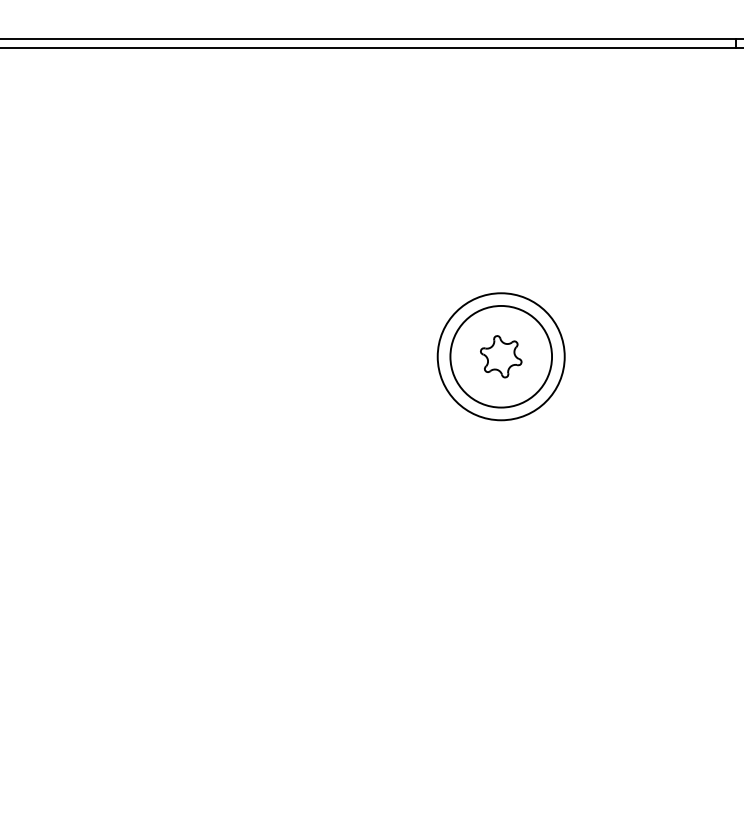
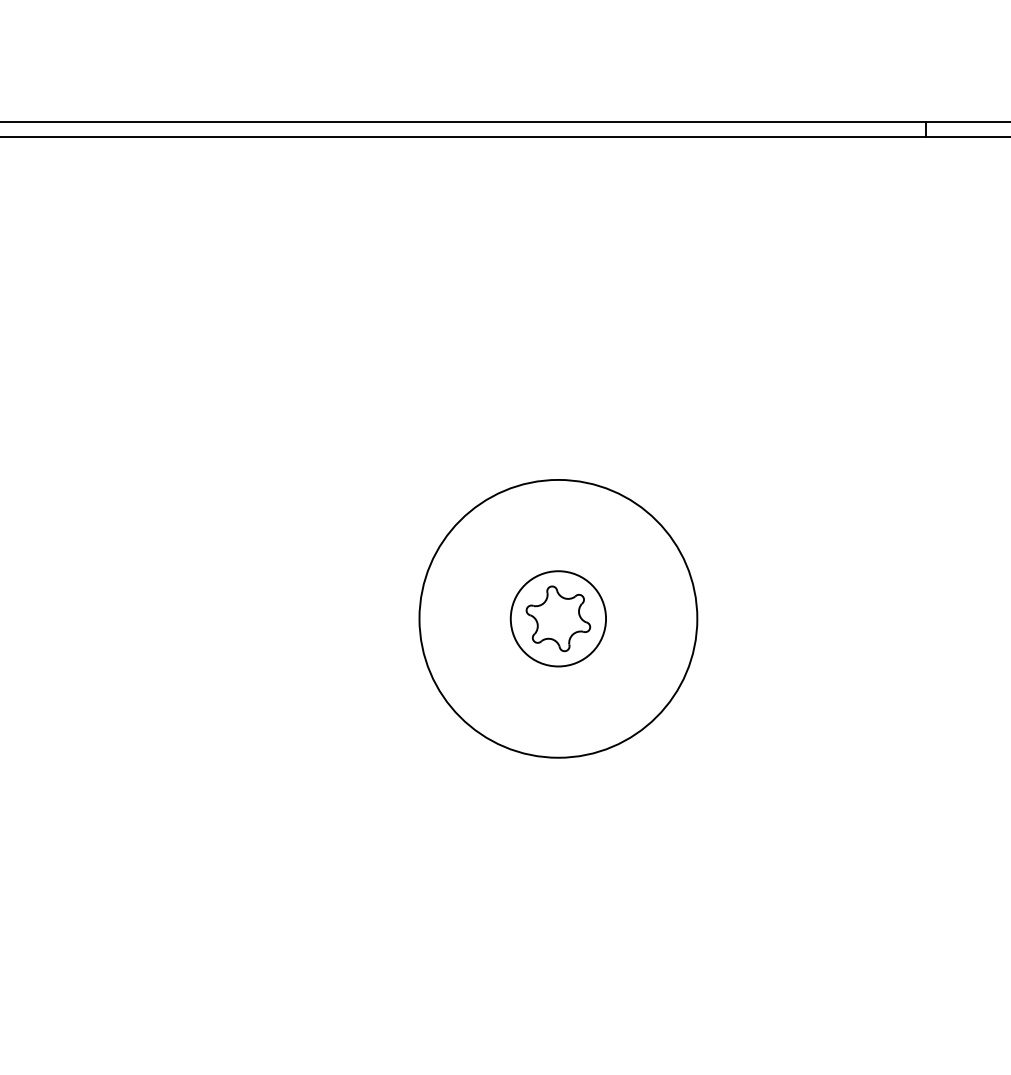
circle: (500, 356) -> (557, 618), size x1.4
circle: (501, 356) -> (558, 618), size x0.6

